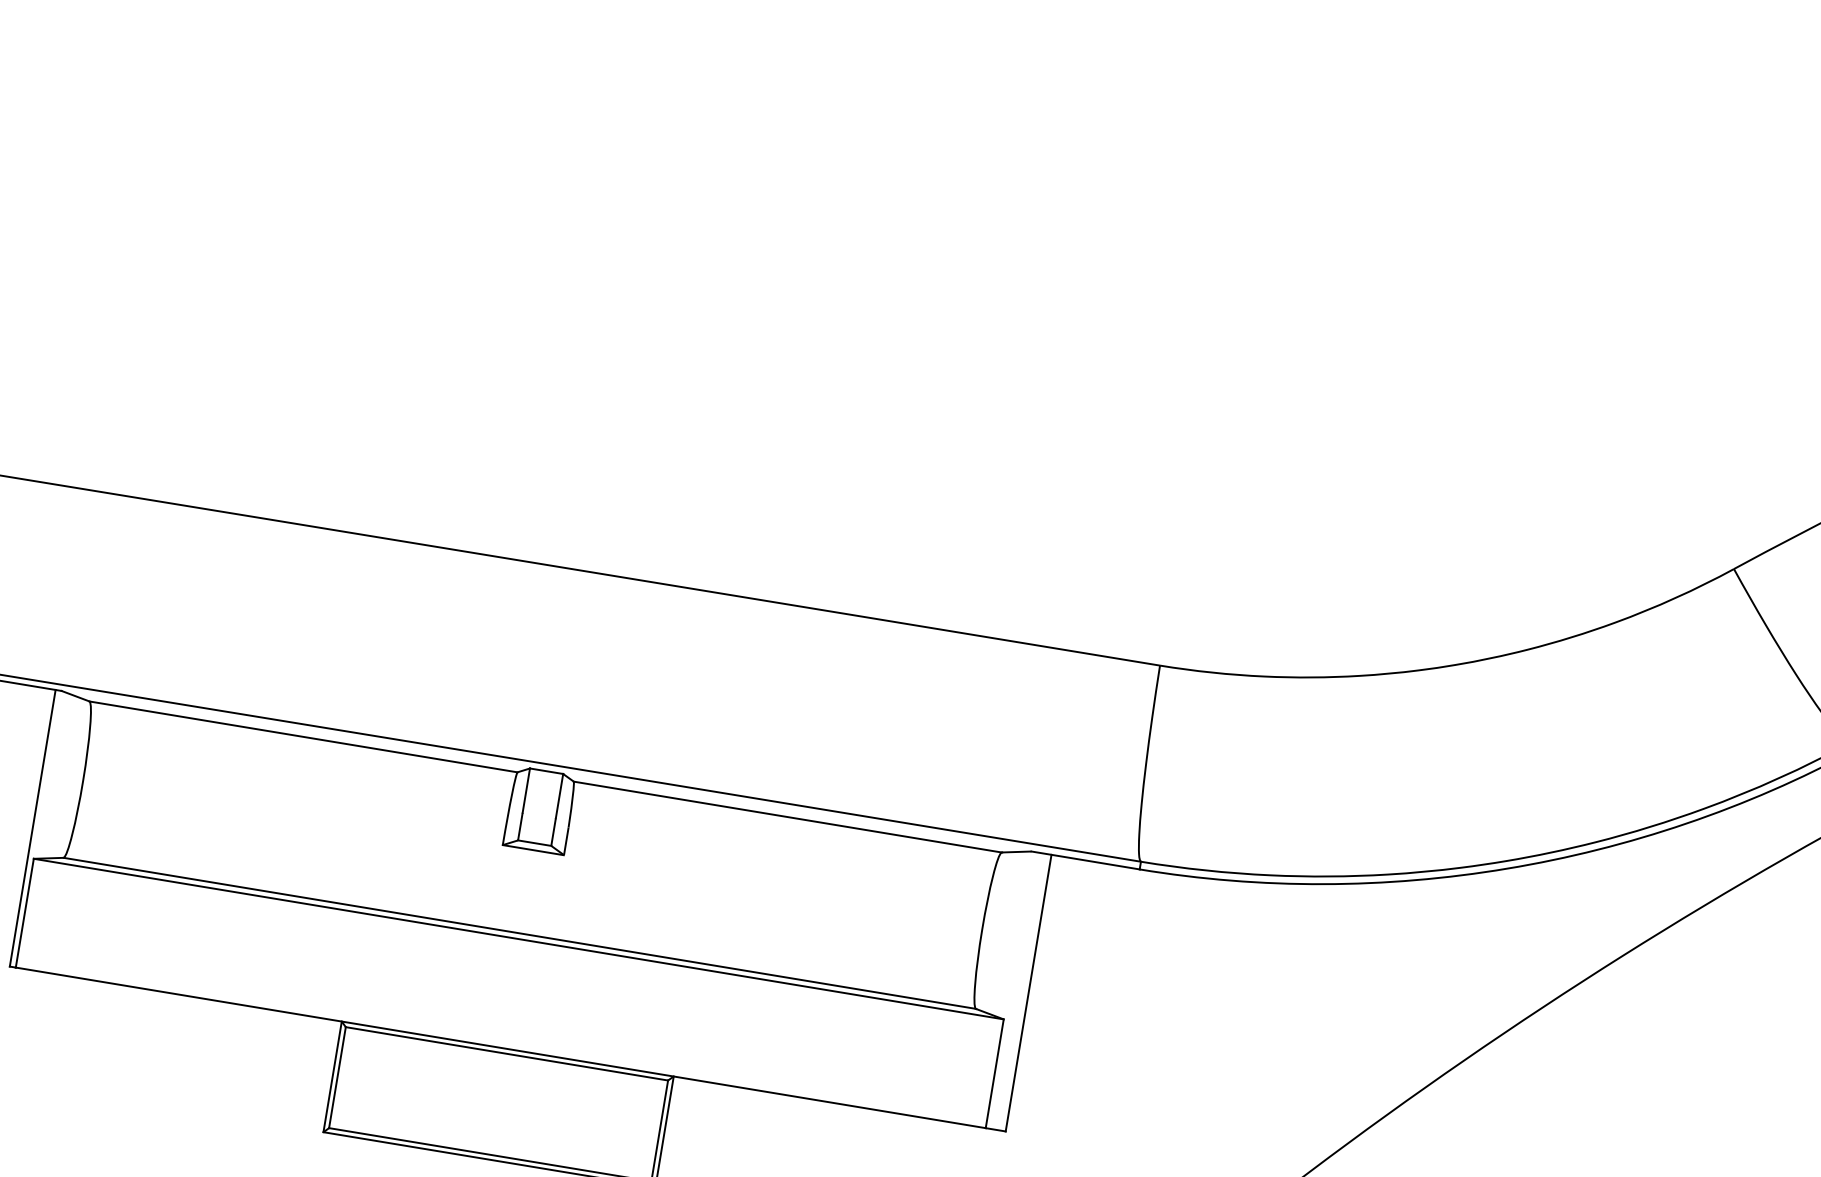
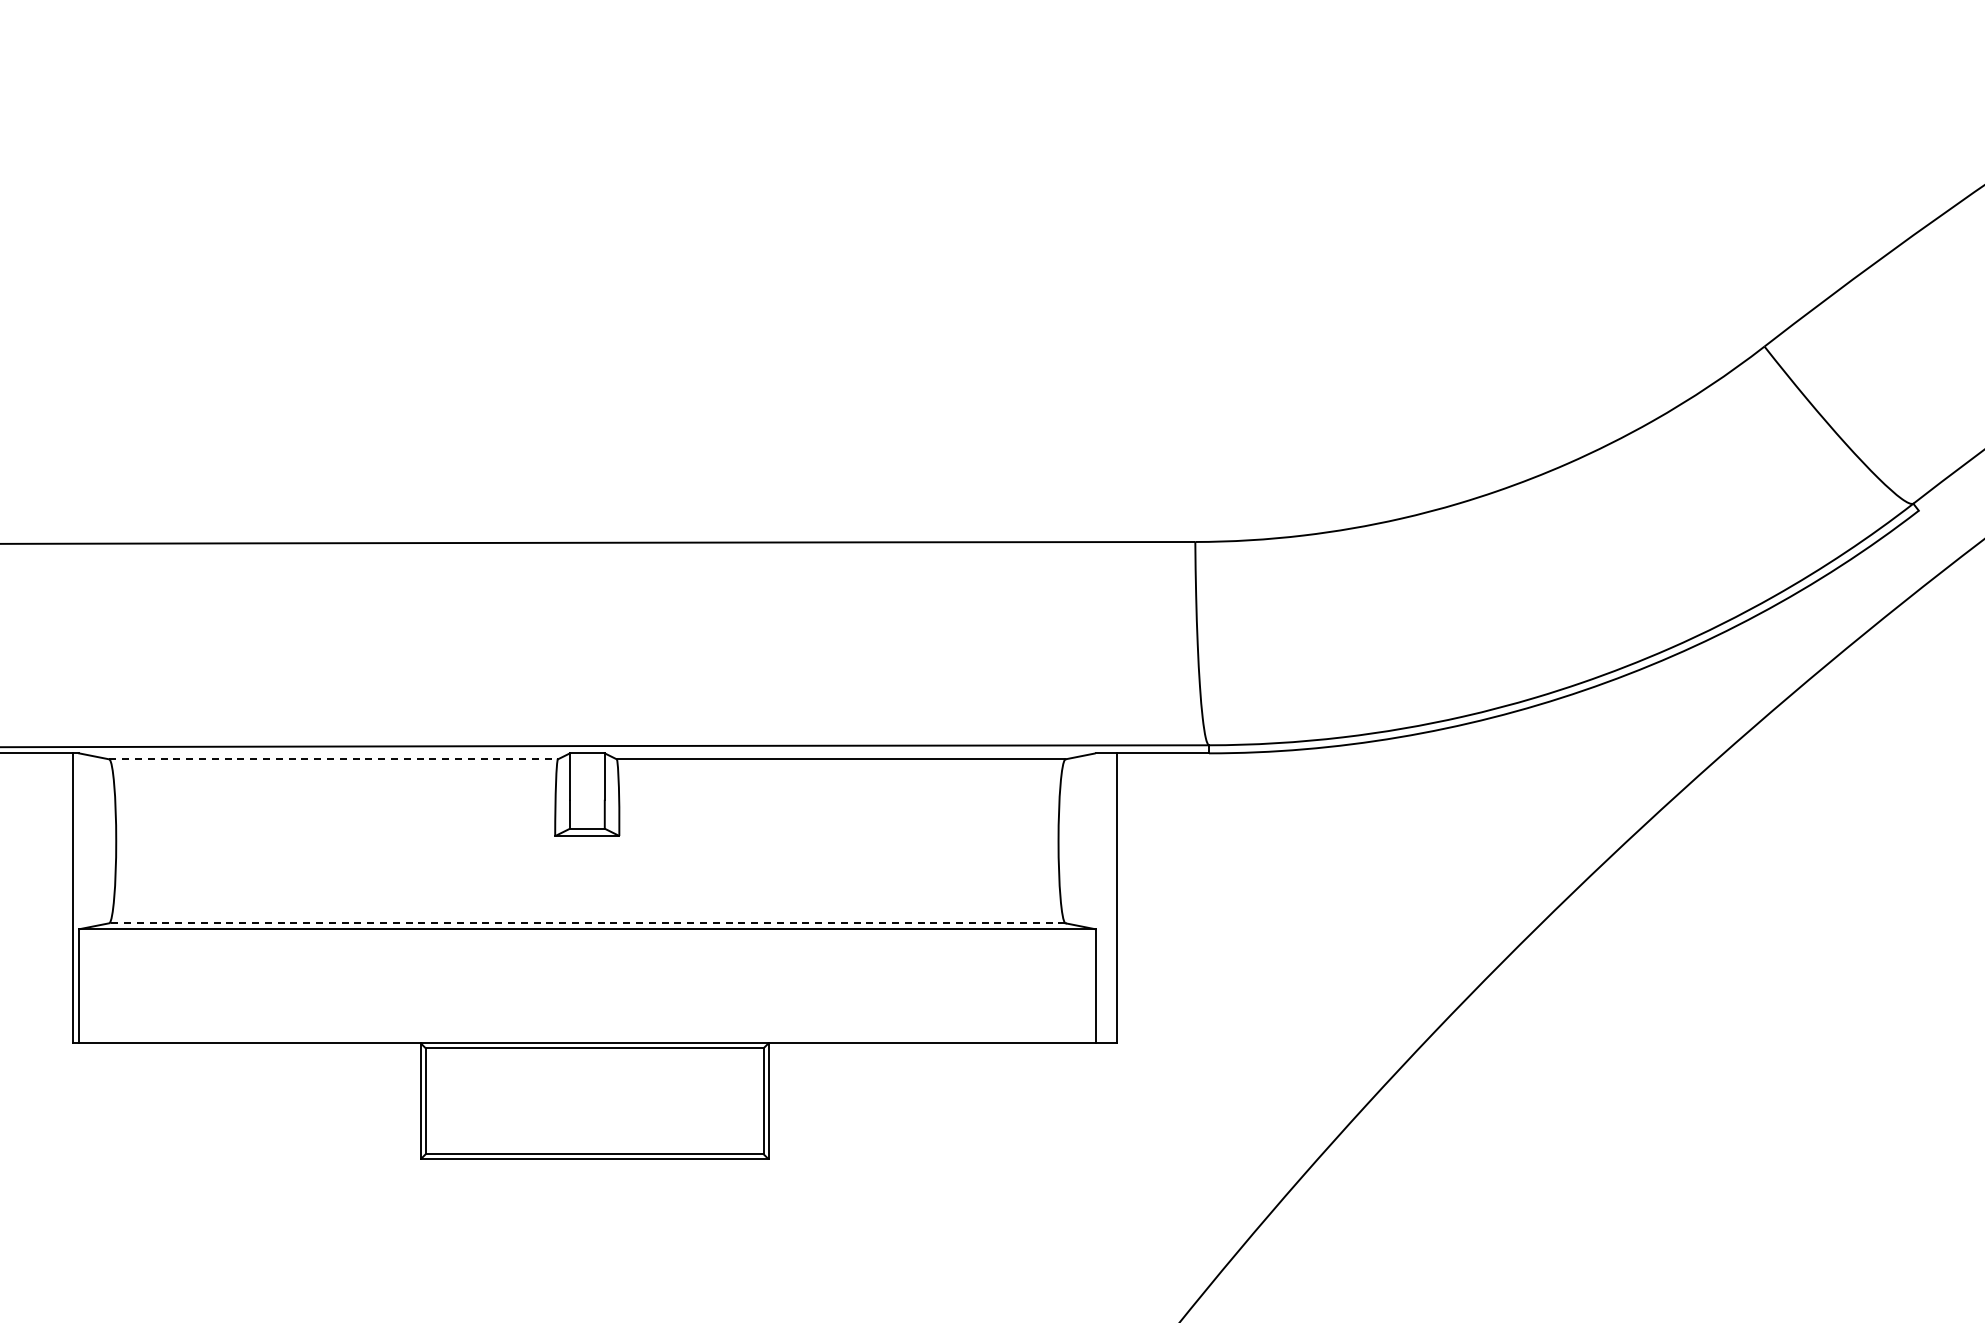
line: (304, 737) -> (334, 759), solid -> dashed
line: (519, 933) -> (587, 923), solid -> dashed

